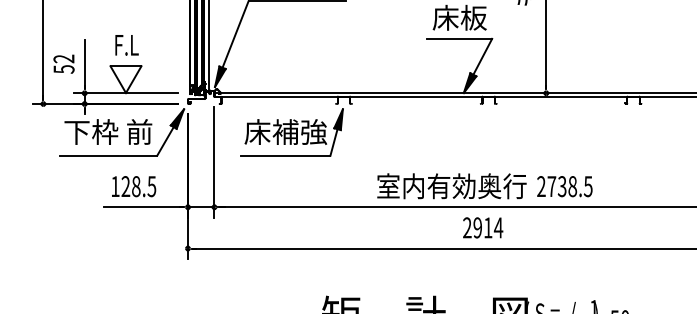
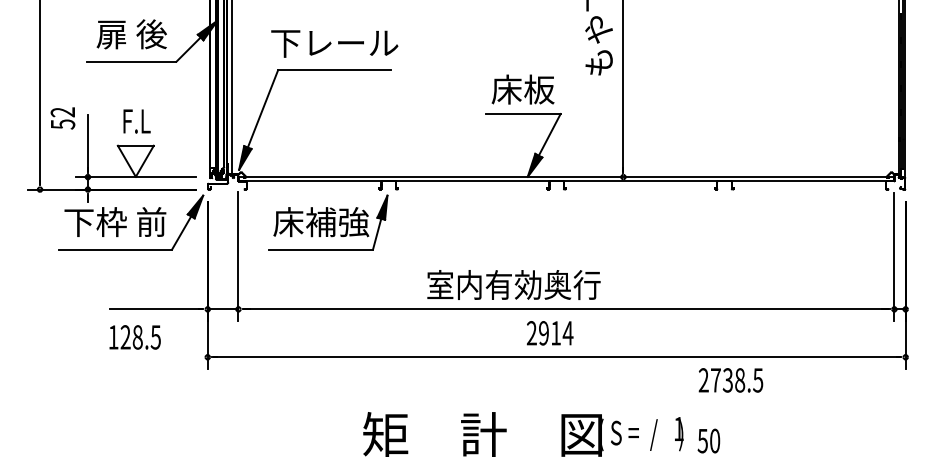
text: (63, 64) -> (62, 118), moved
text: (133, 186) -> (134, 337), moved
text: (564, 186) -> (730, 380), moved

